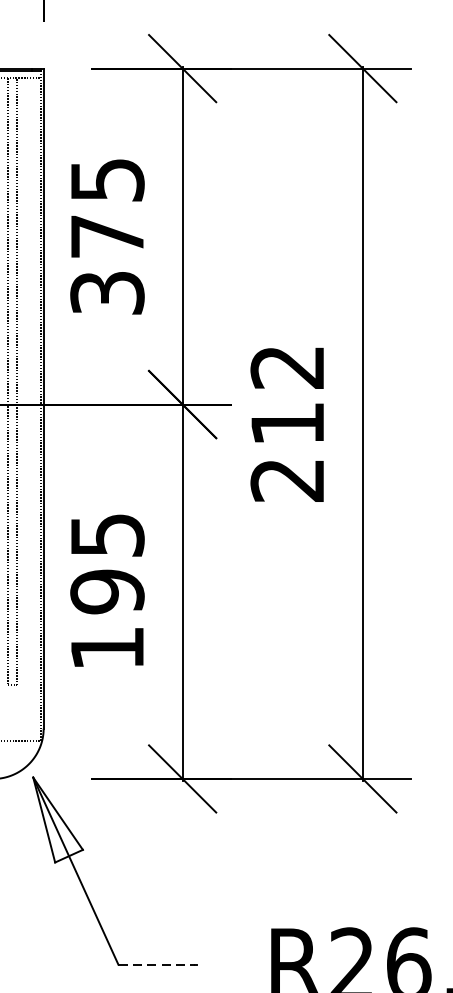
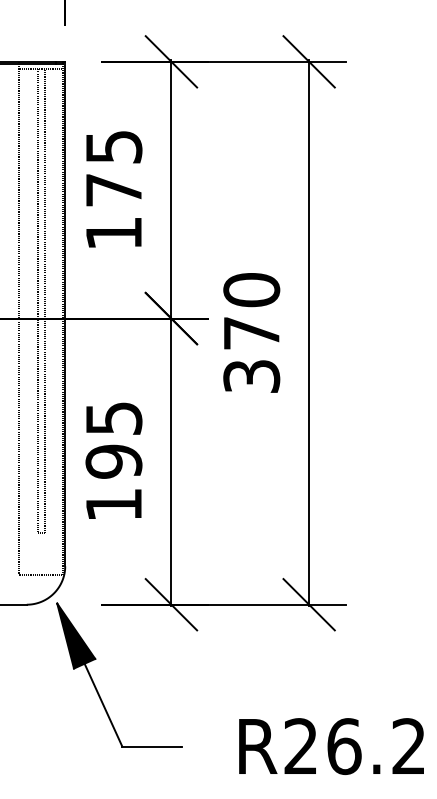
text: (106, 293) -> (113, 233), 375 -> 175
text: (287, 422) -> (251, 332), 212 -> 370
fill: (58, 819) -> (76, 635), added
line: (157, 964) -> (152, 746), dashed -> solid

